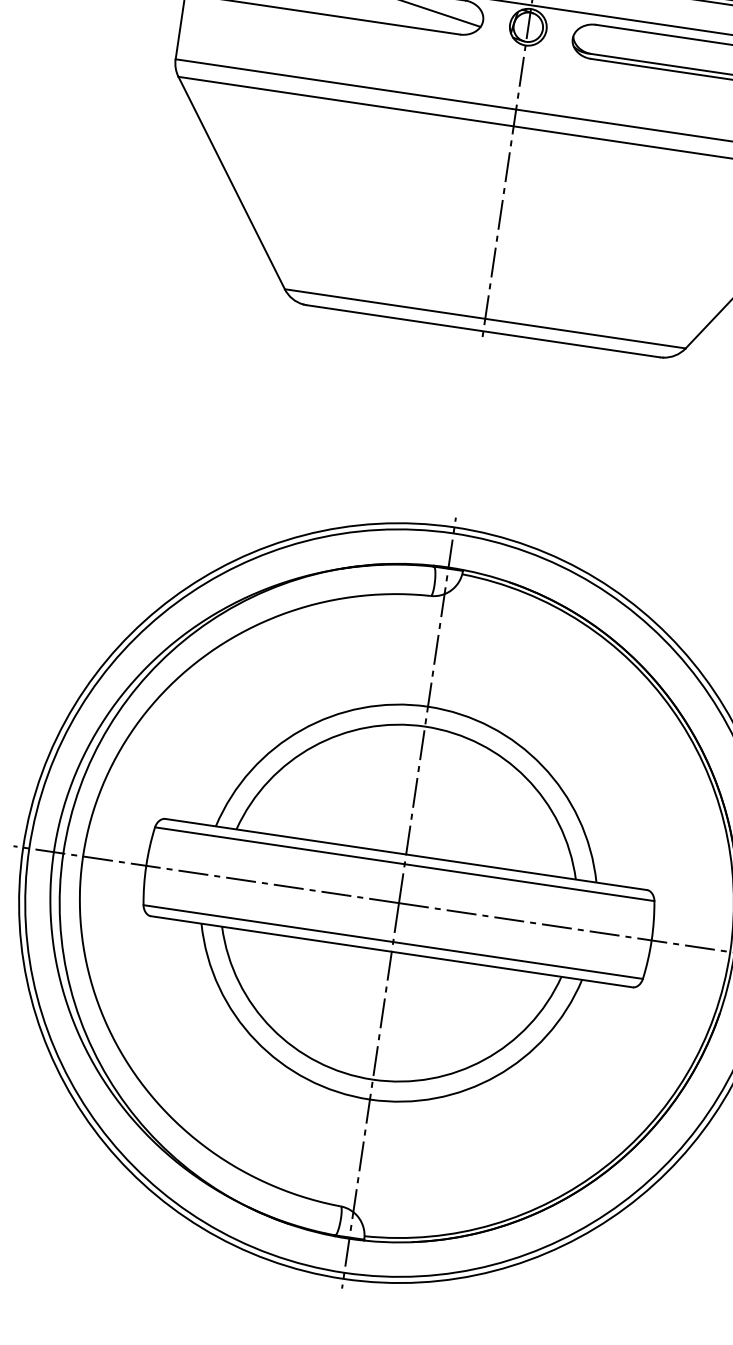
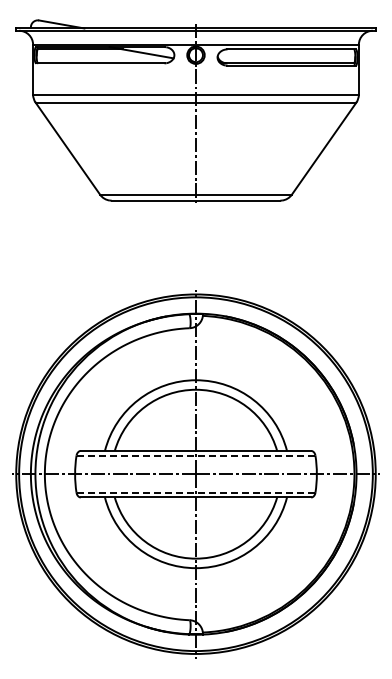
line: (403, 863) -> (195, 455), solid -> dashed
line: (392, 941) -> (195, 492), solid -> dashed

